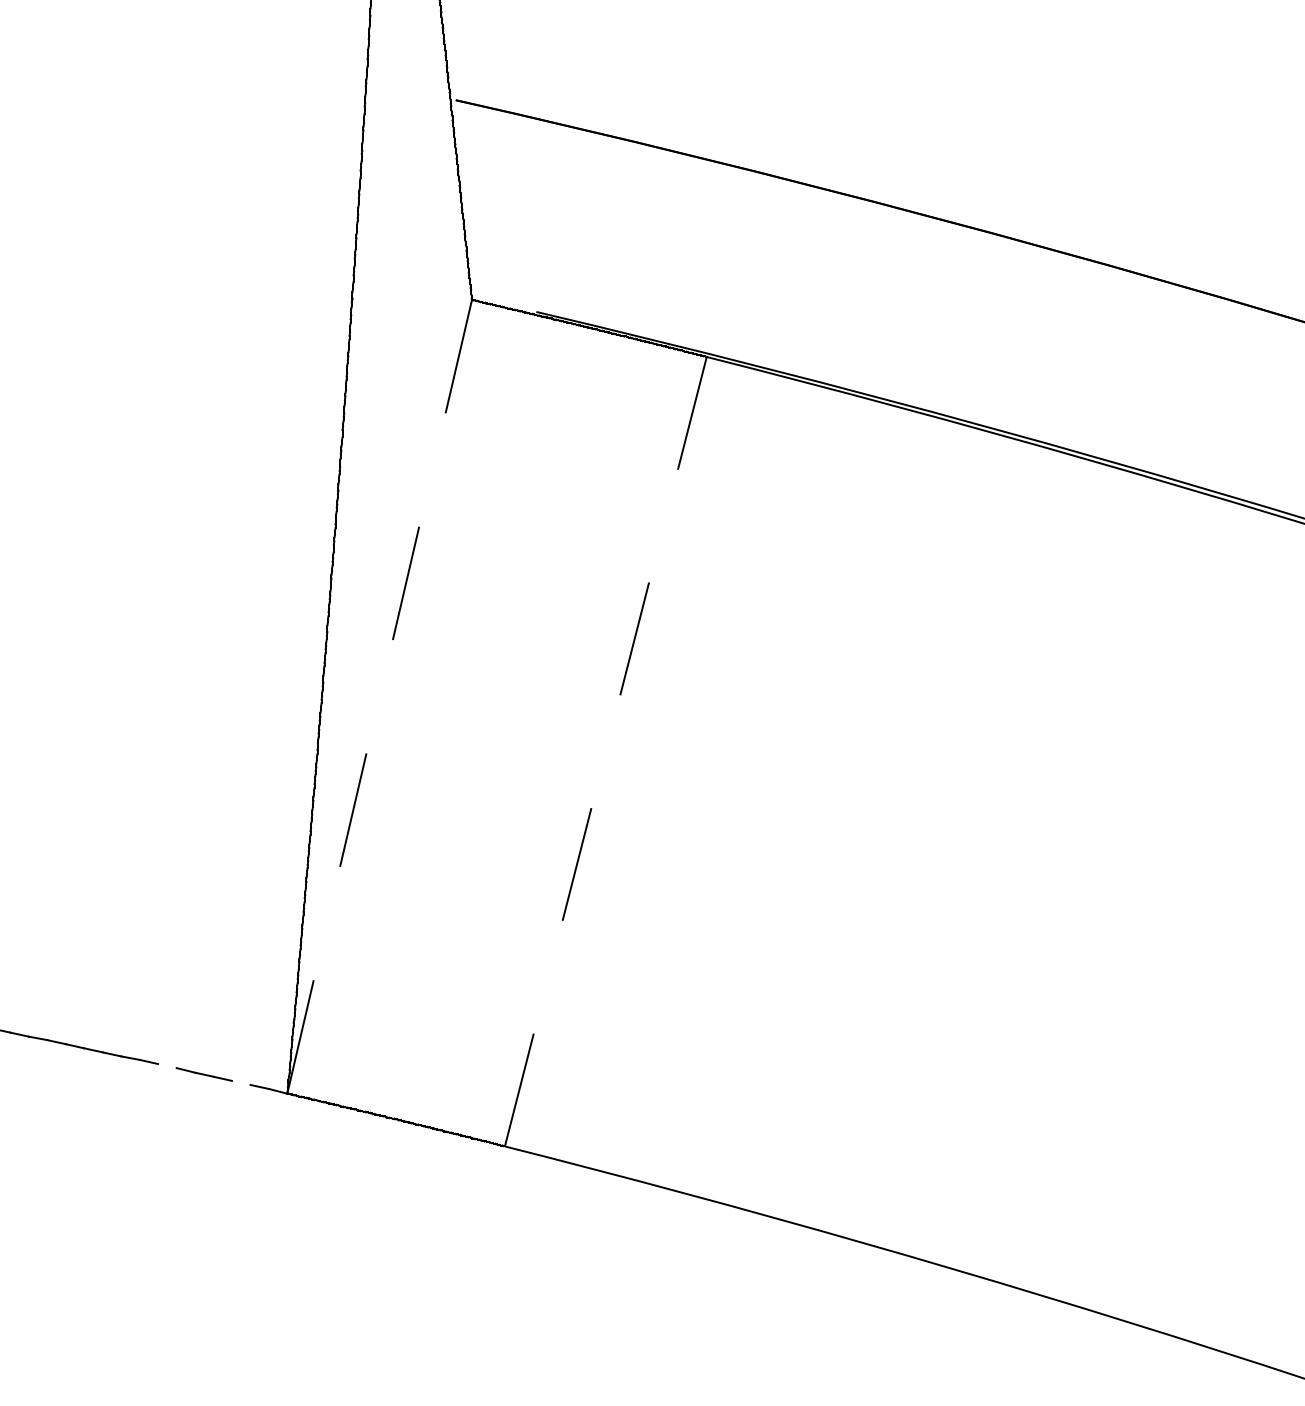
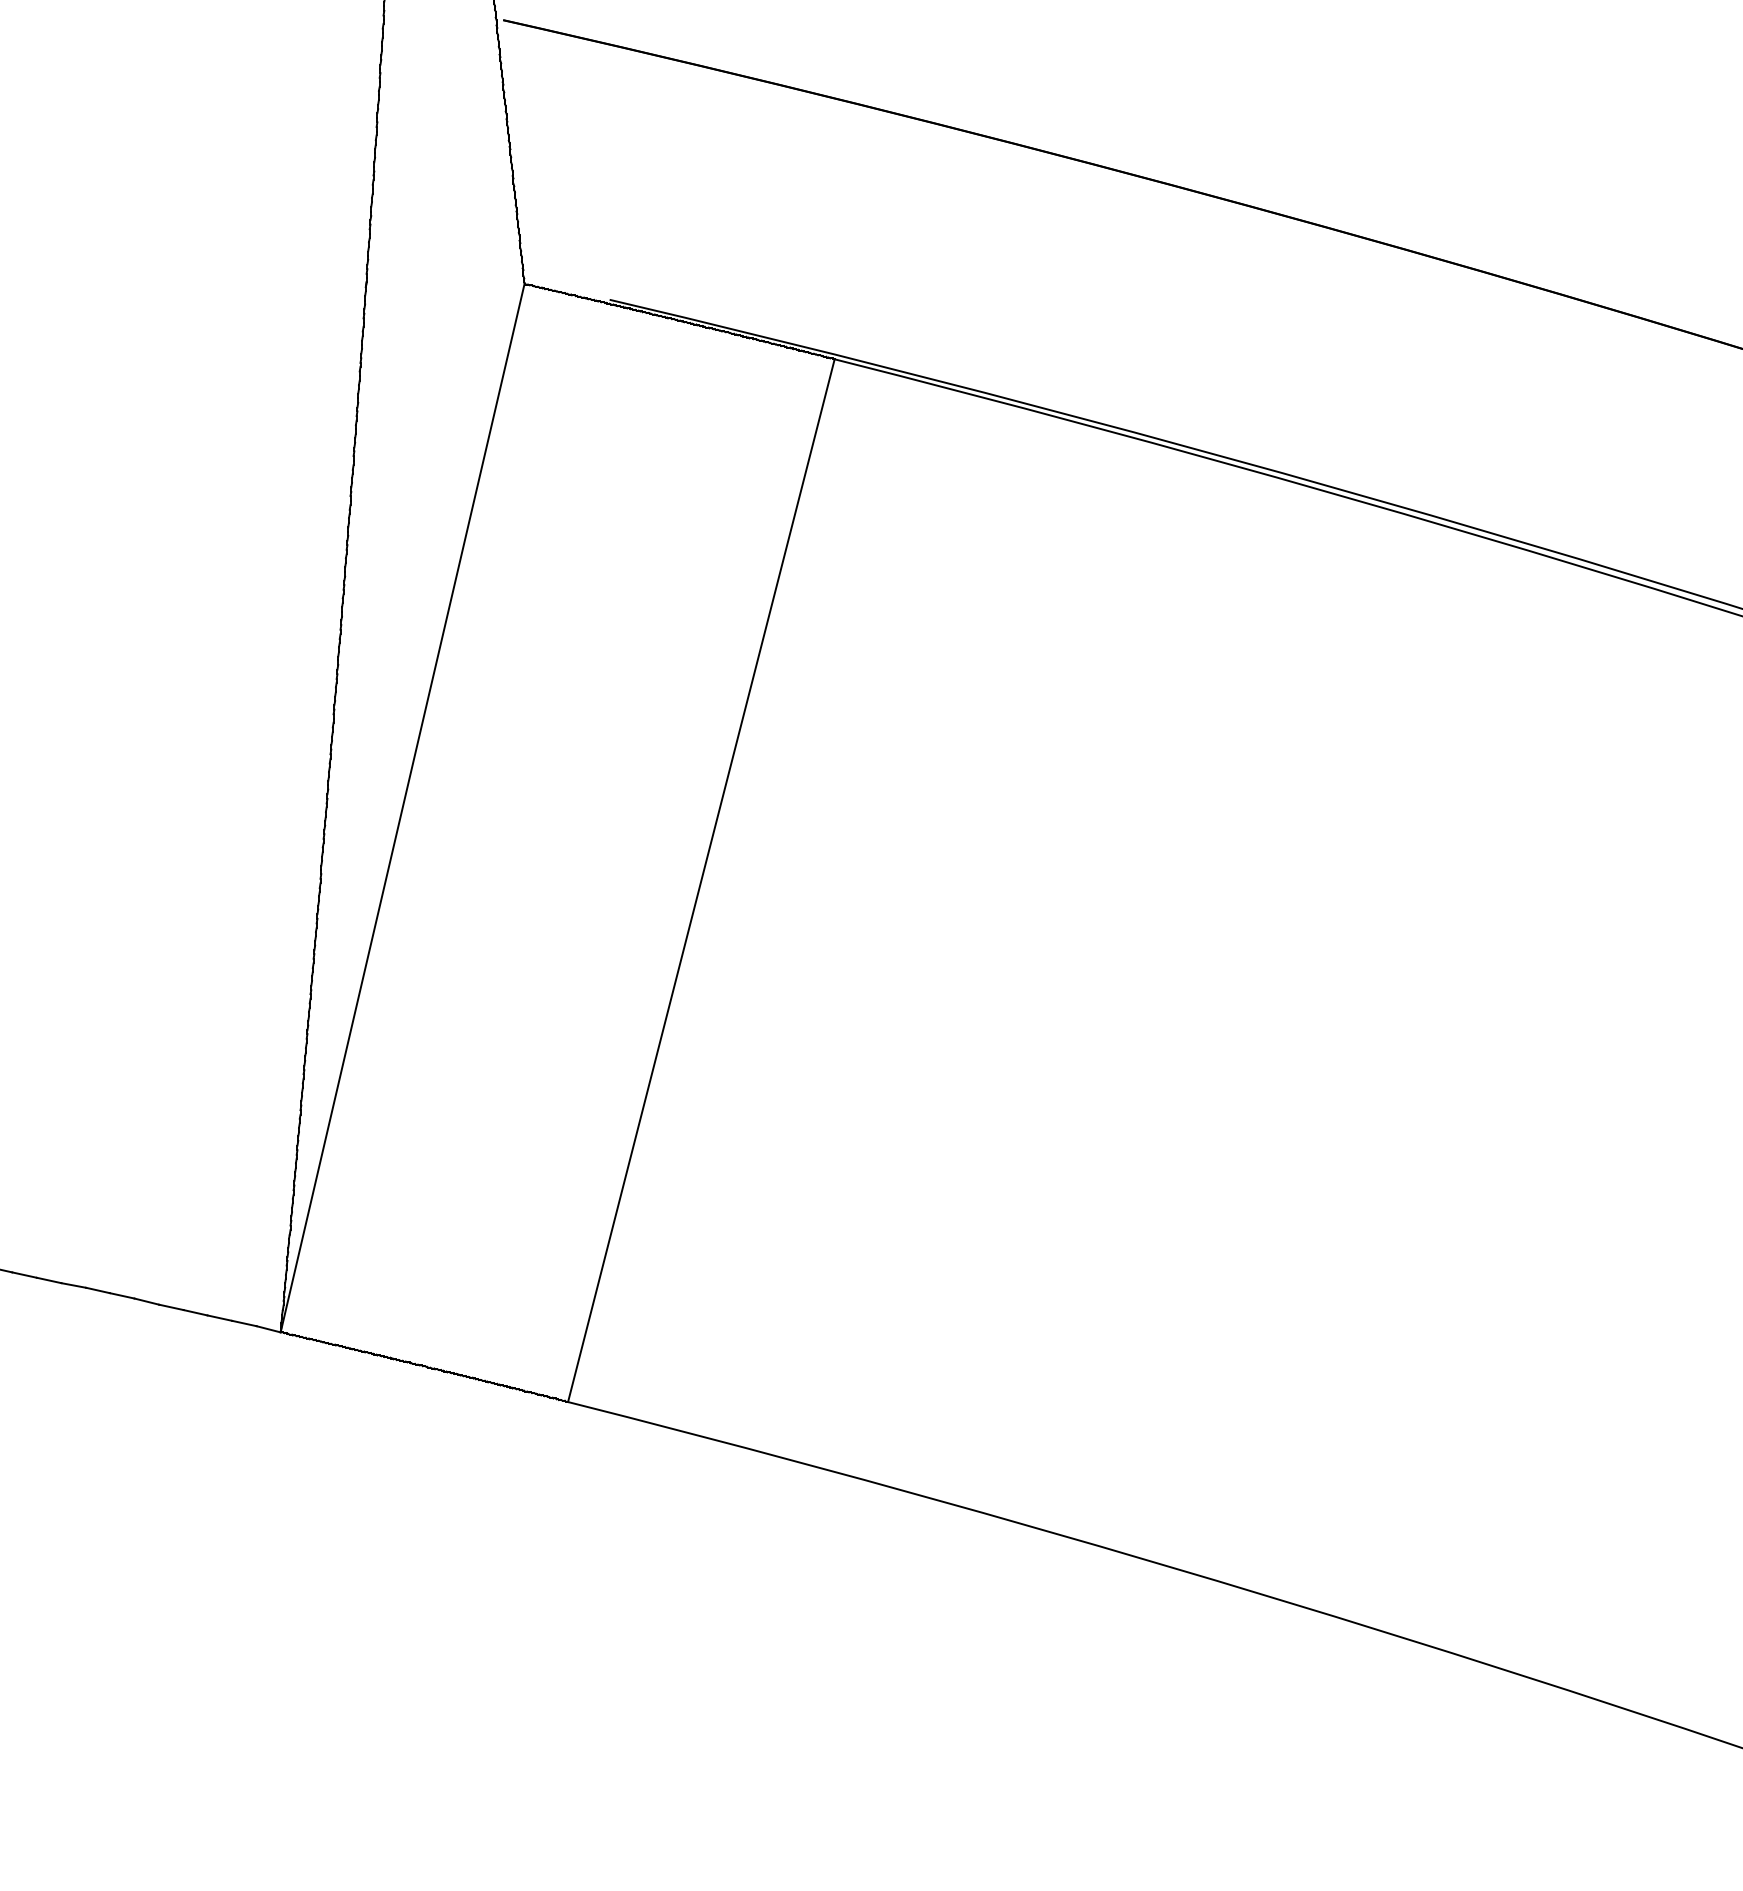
line: (379, 696) -> (402, 807), dashed -> solid
line: (605, 751) -> (701, 880), dashed -> solid
line: (166, 1065) -> (121, 1295), added
line: (241, 1082) -> (219, 1317), added

